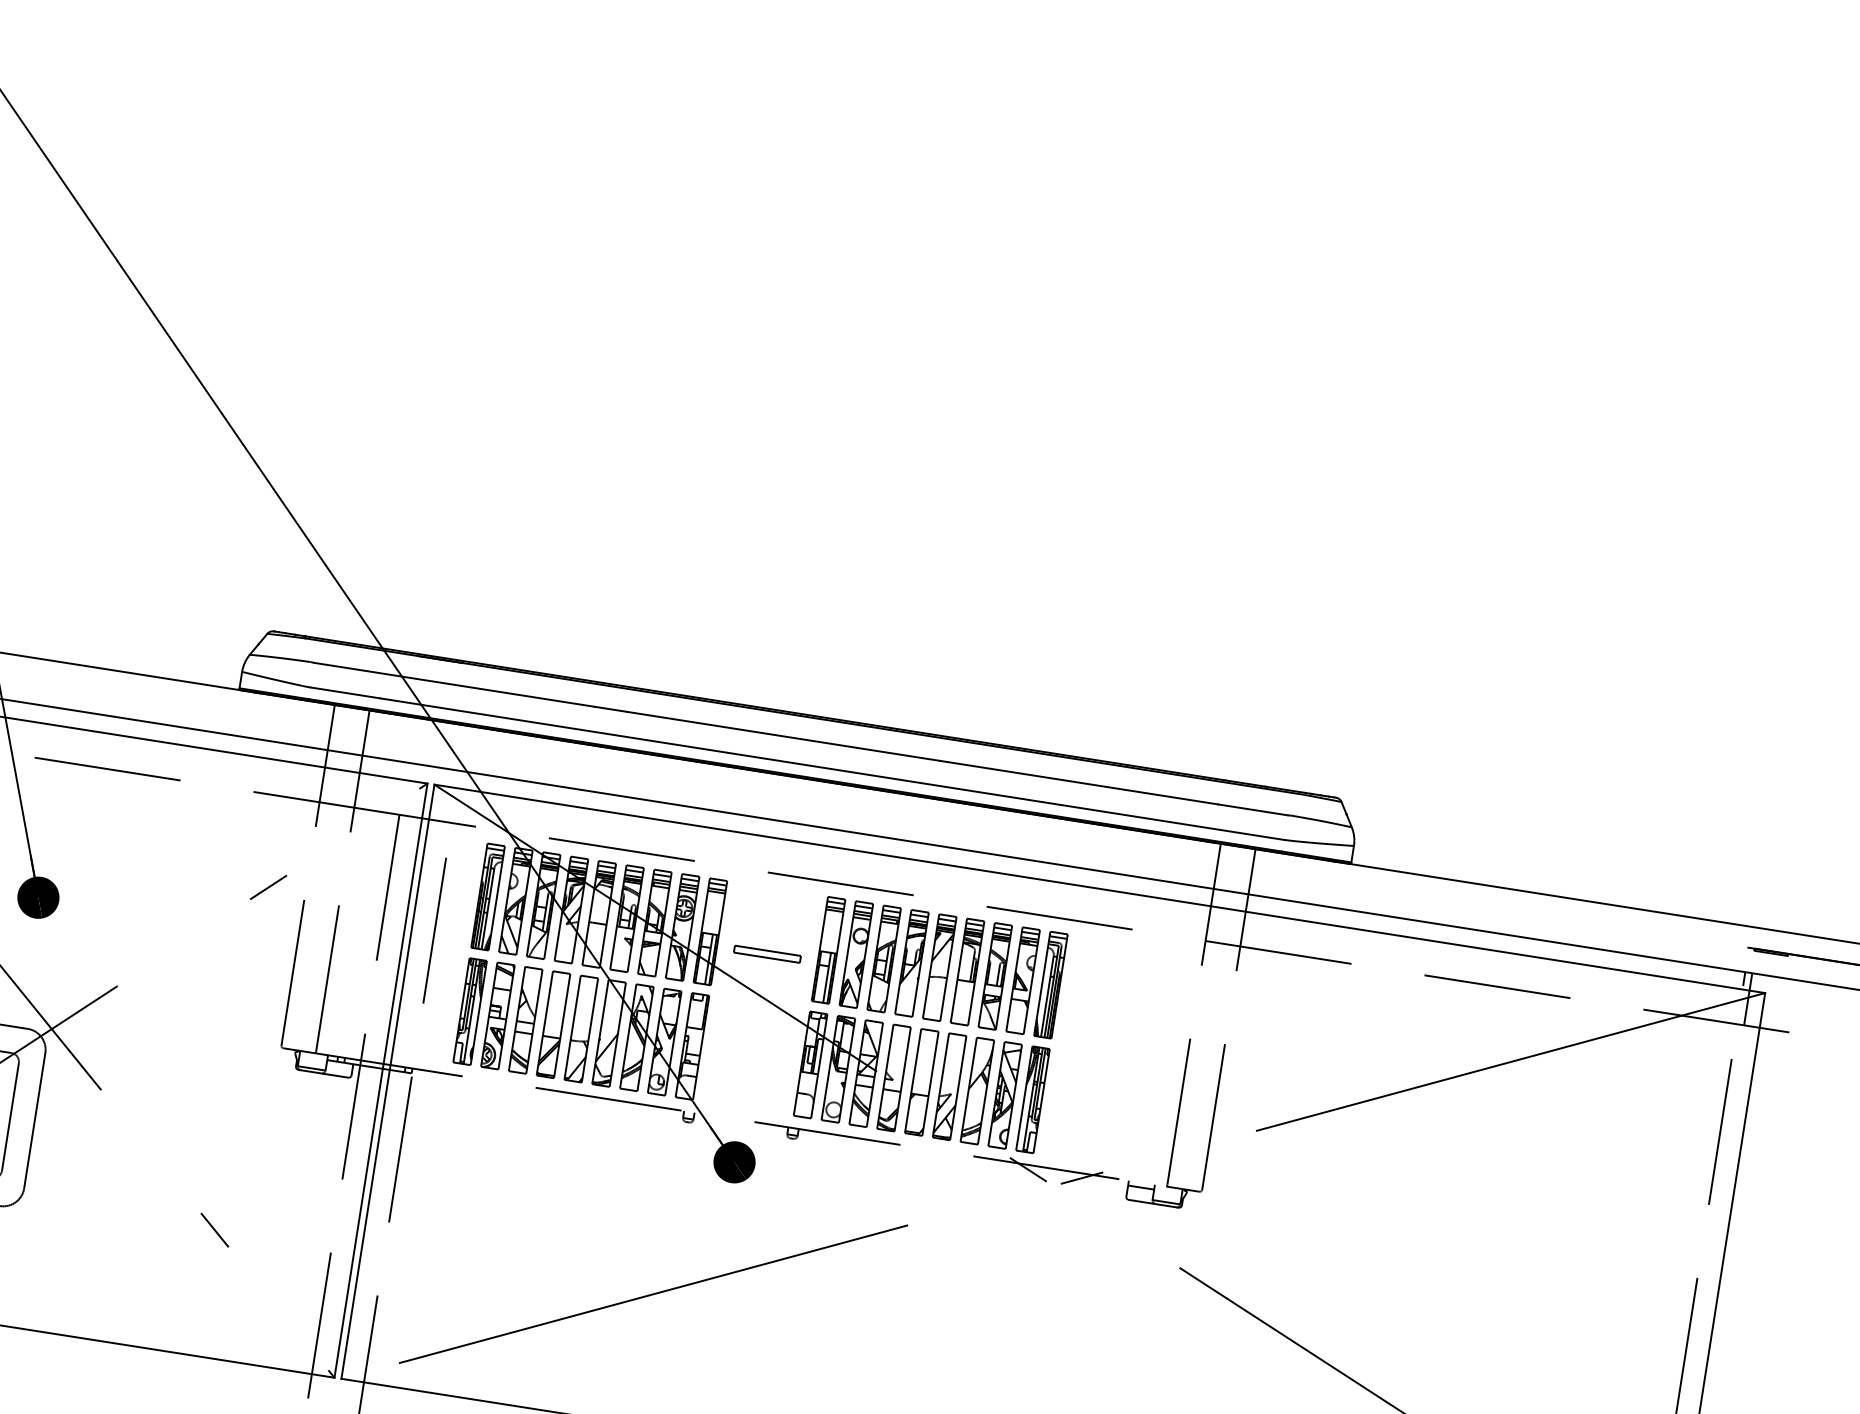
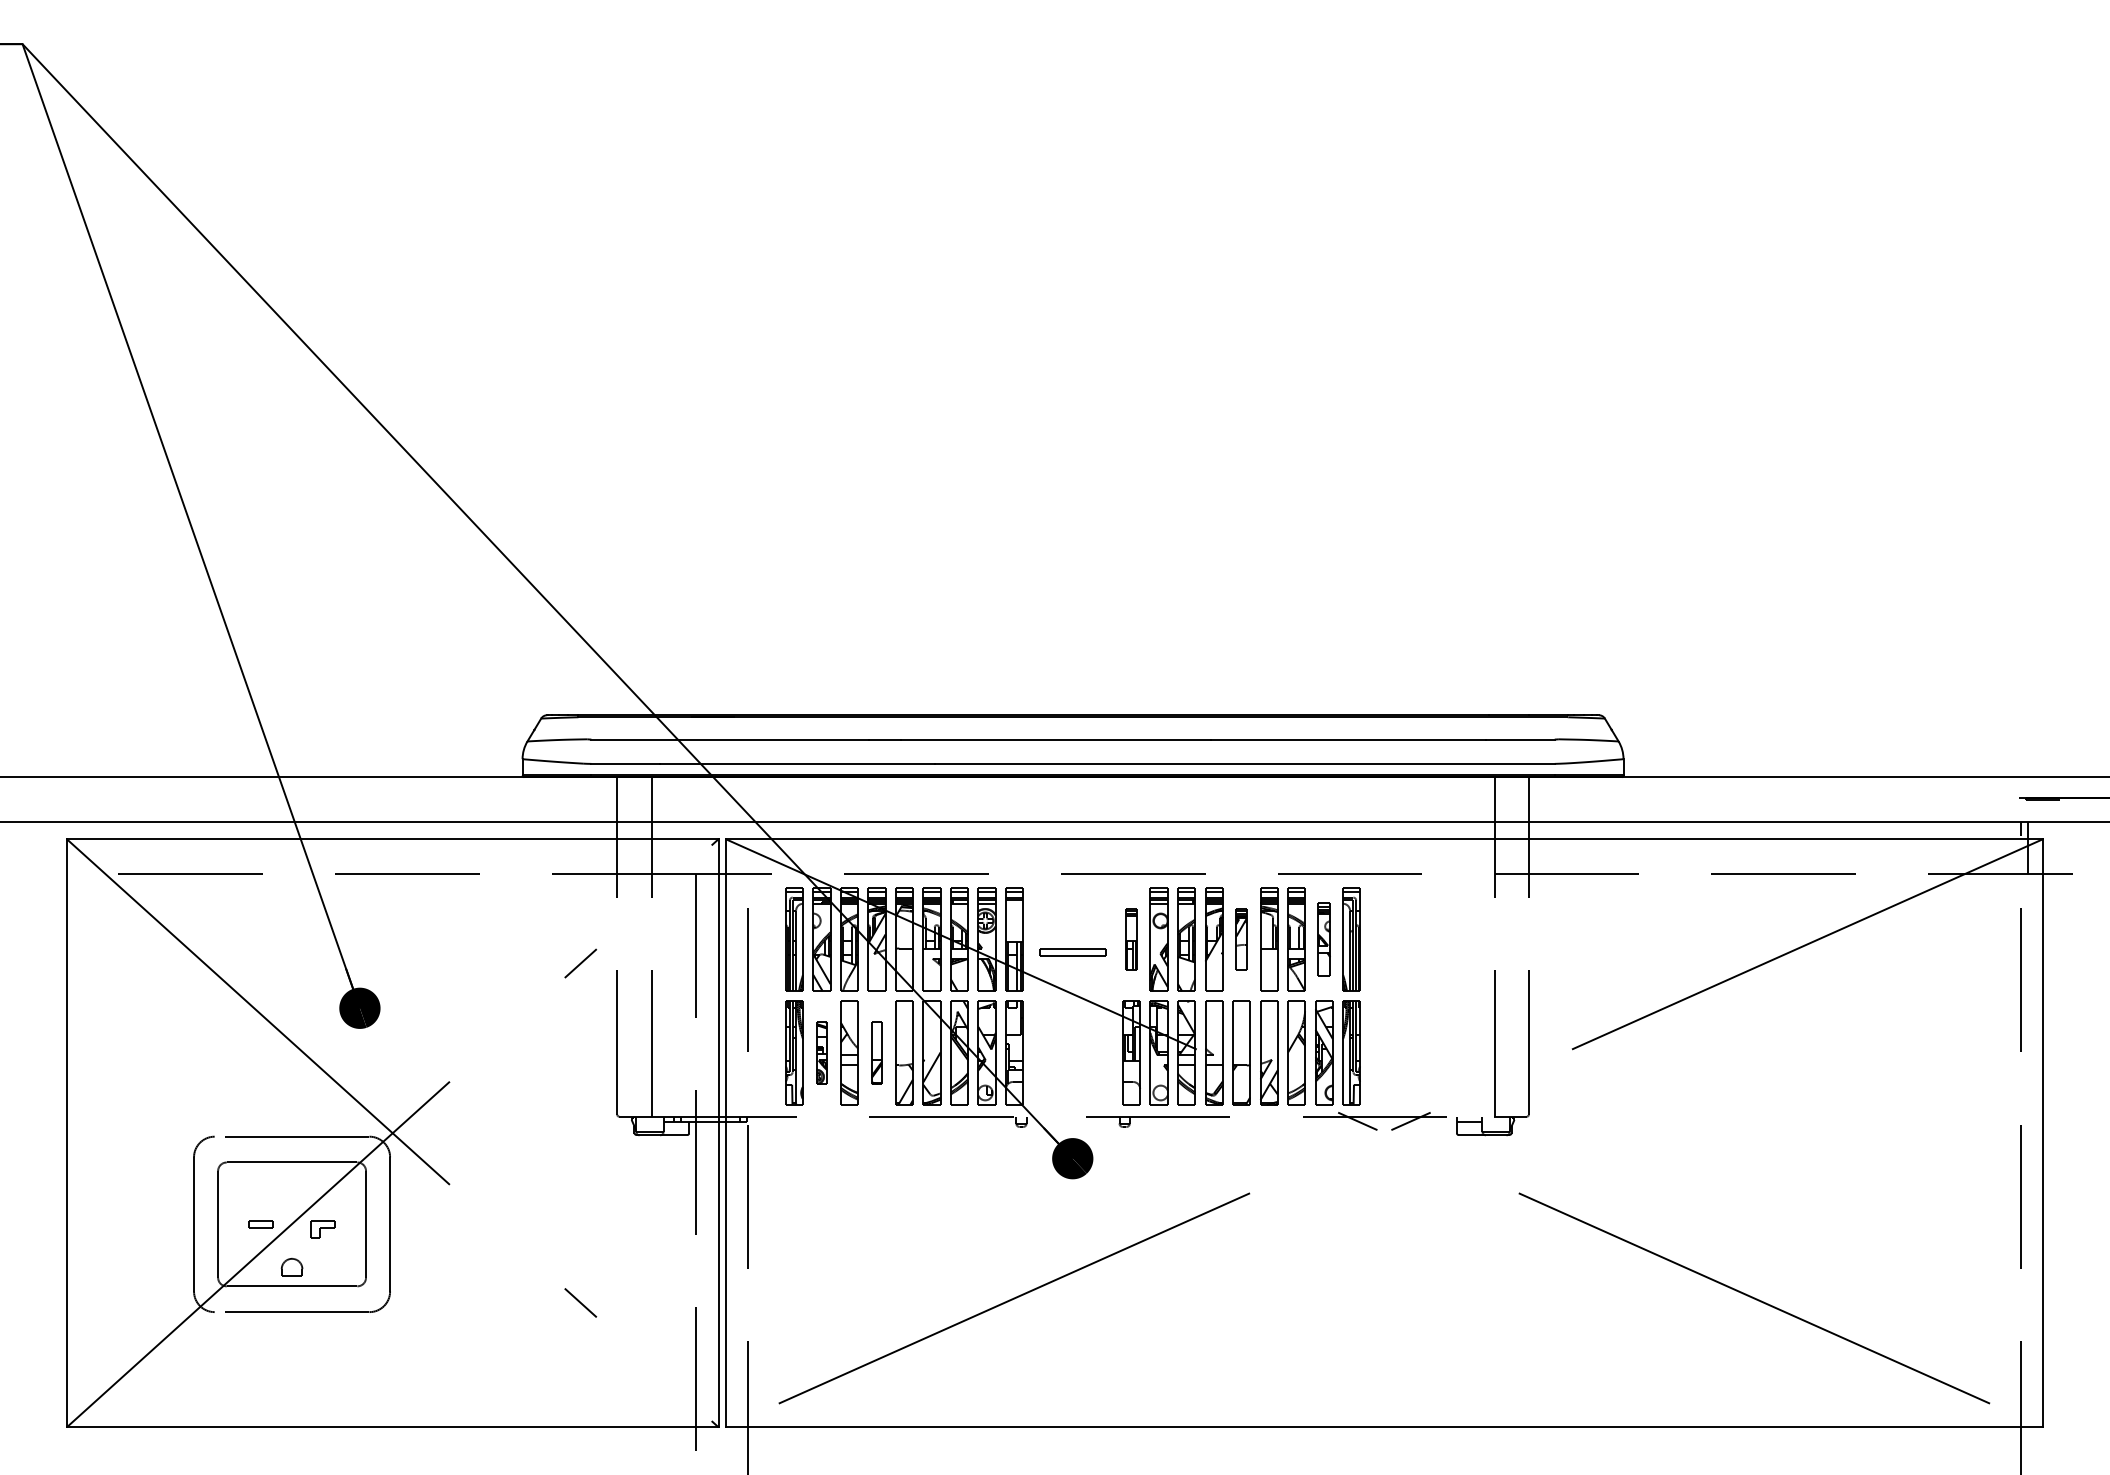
part: (828, 950) -> (1131, 939), size x0.6
part: (939, 967) -> (1241, 939), size x0.6
part: (1023, 980) -> (1324, 939), size x0.7
part: (497, 1015) -> (821, 1052), size x0.6
part: (553, 1024) -> (876, 1052), size x0.6

